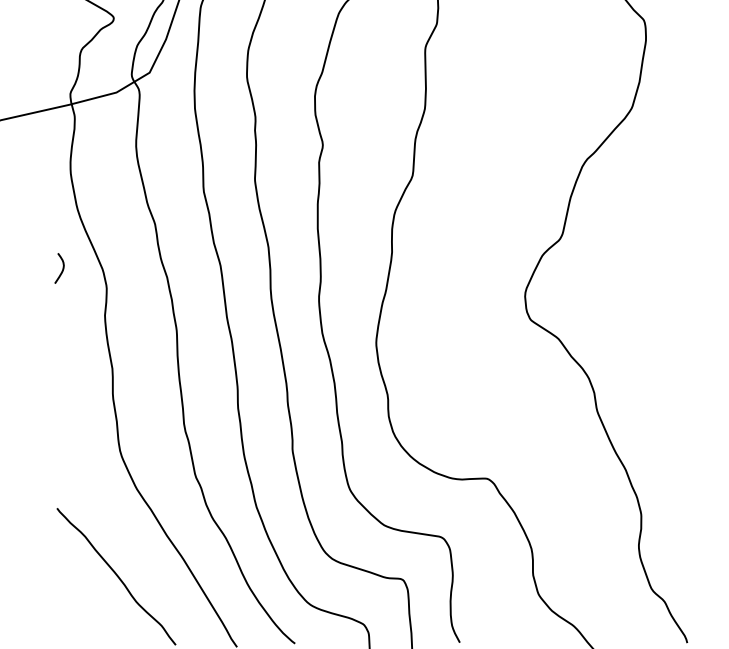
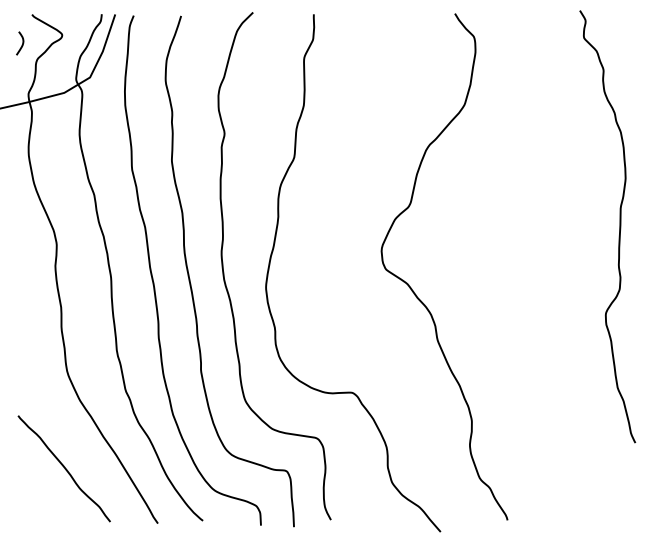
curve: (62, 268) -> (22, 43), moved

